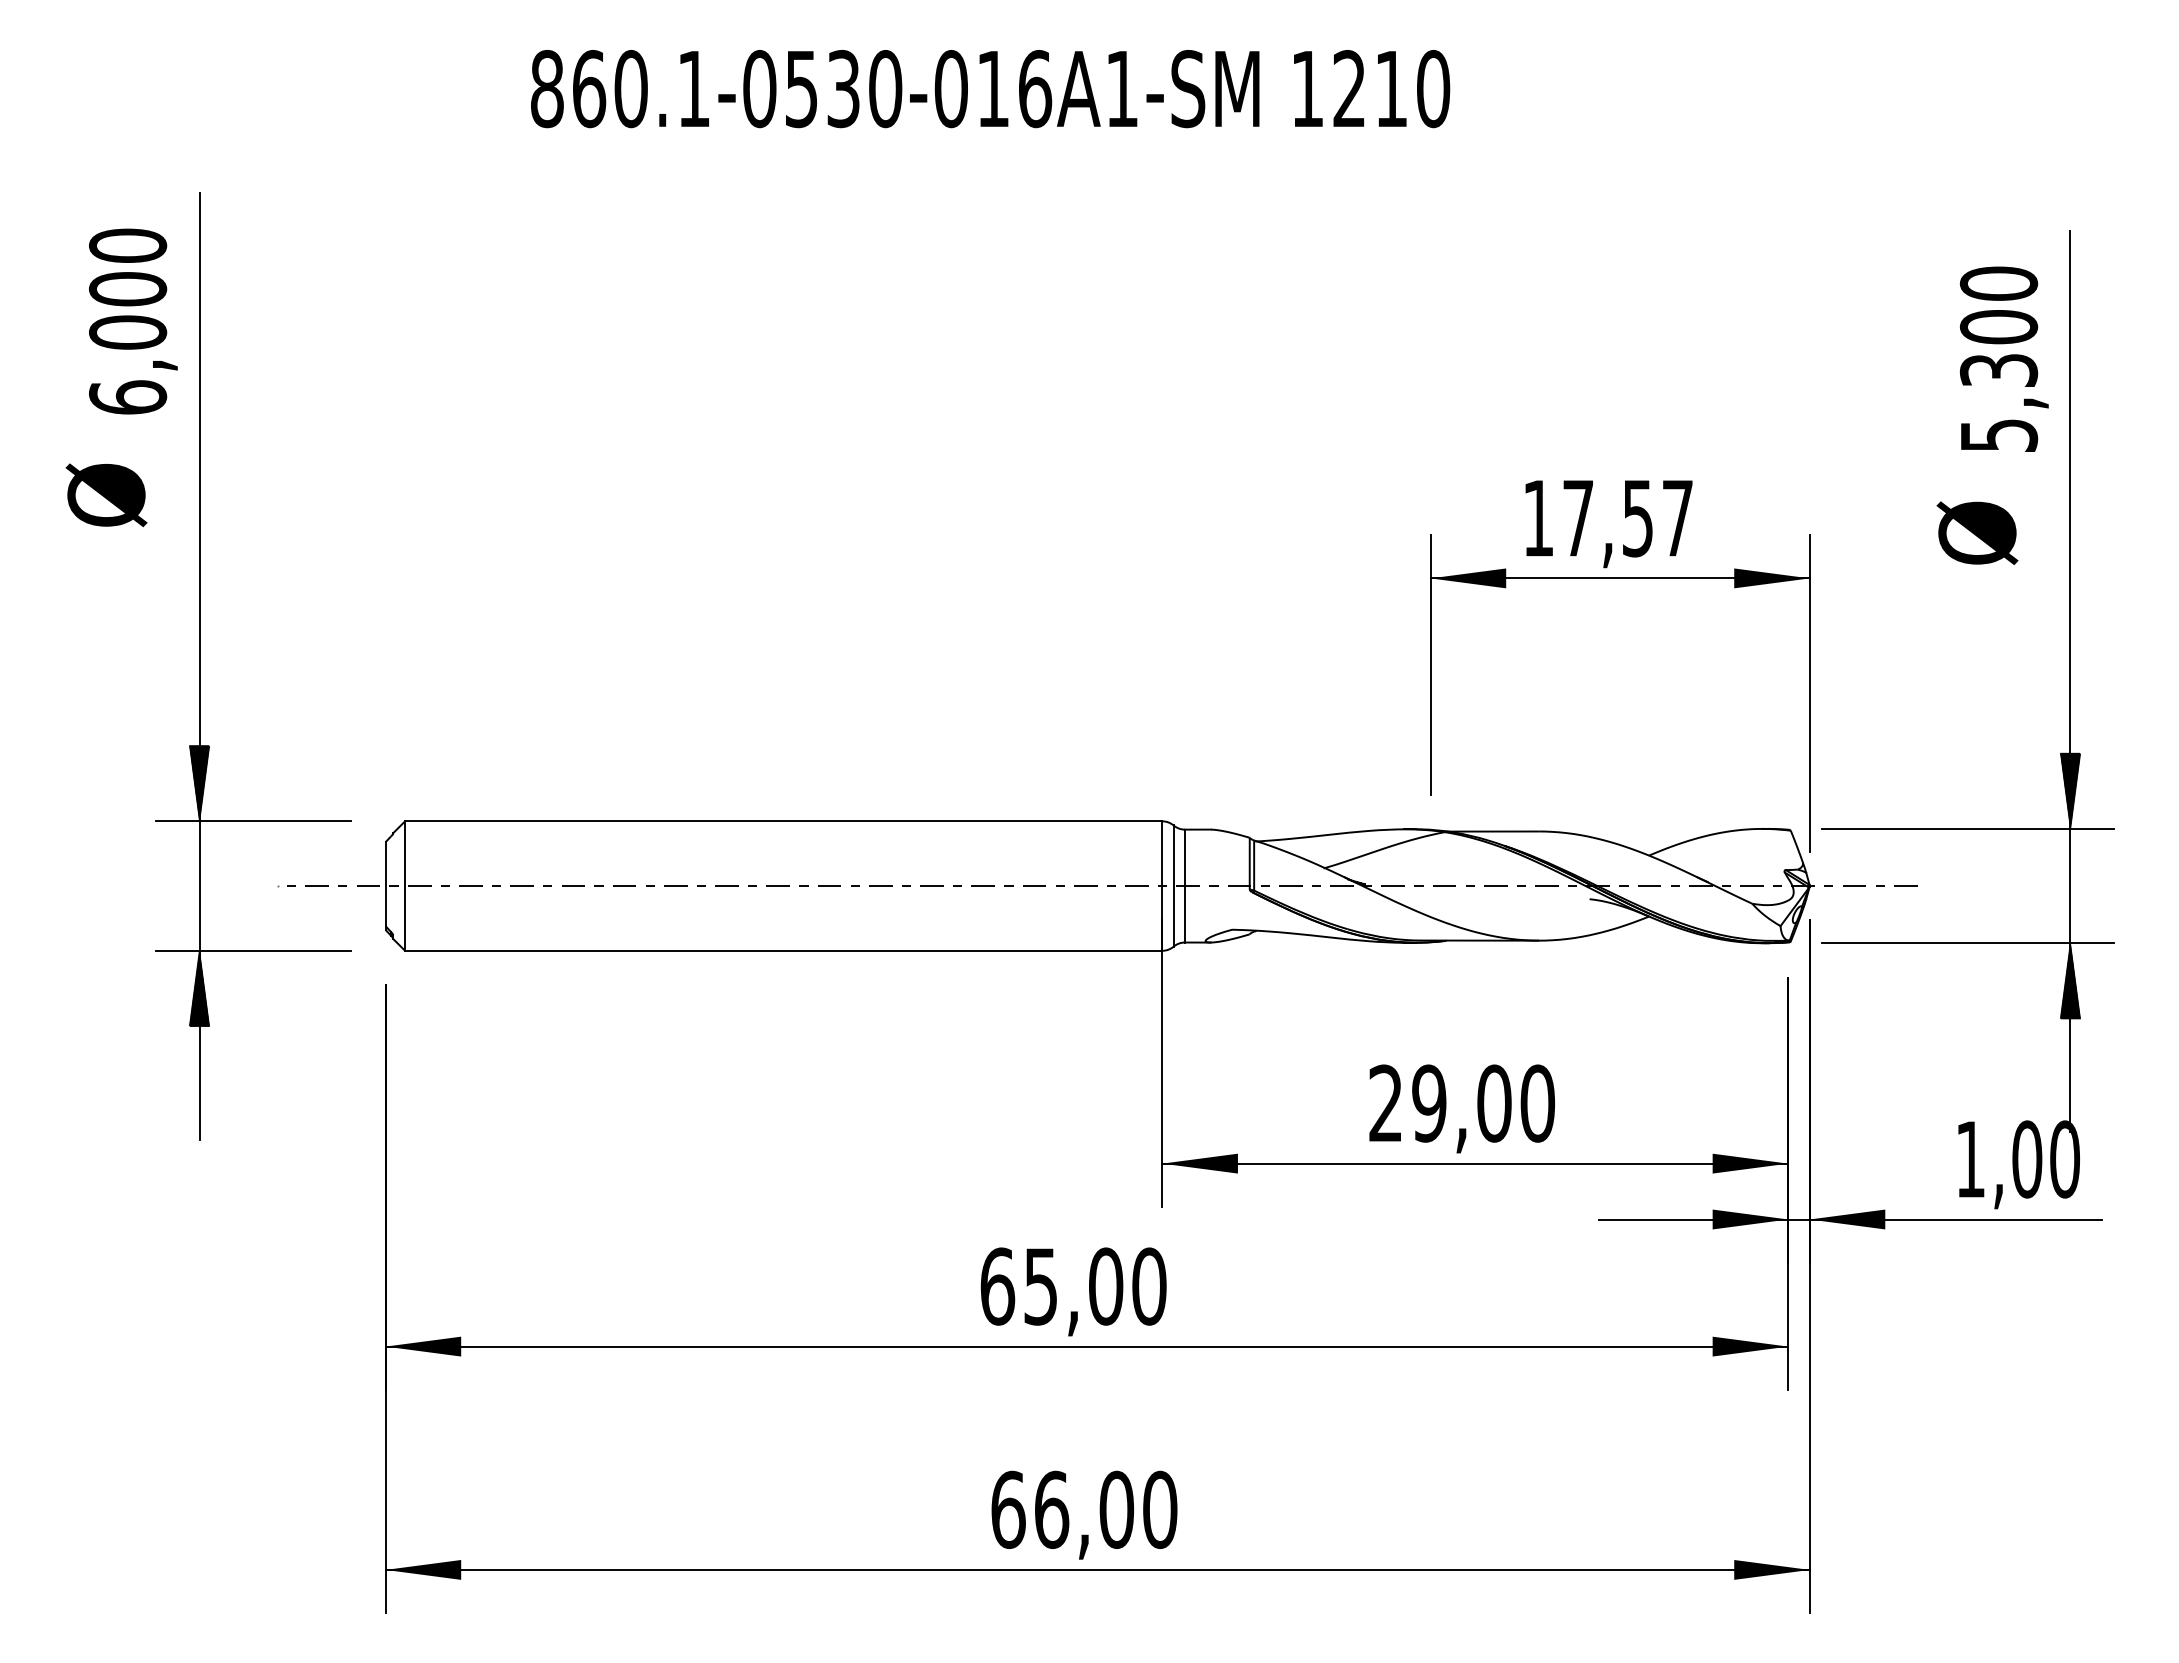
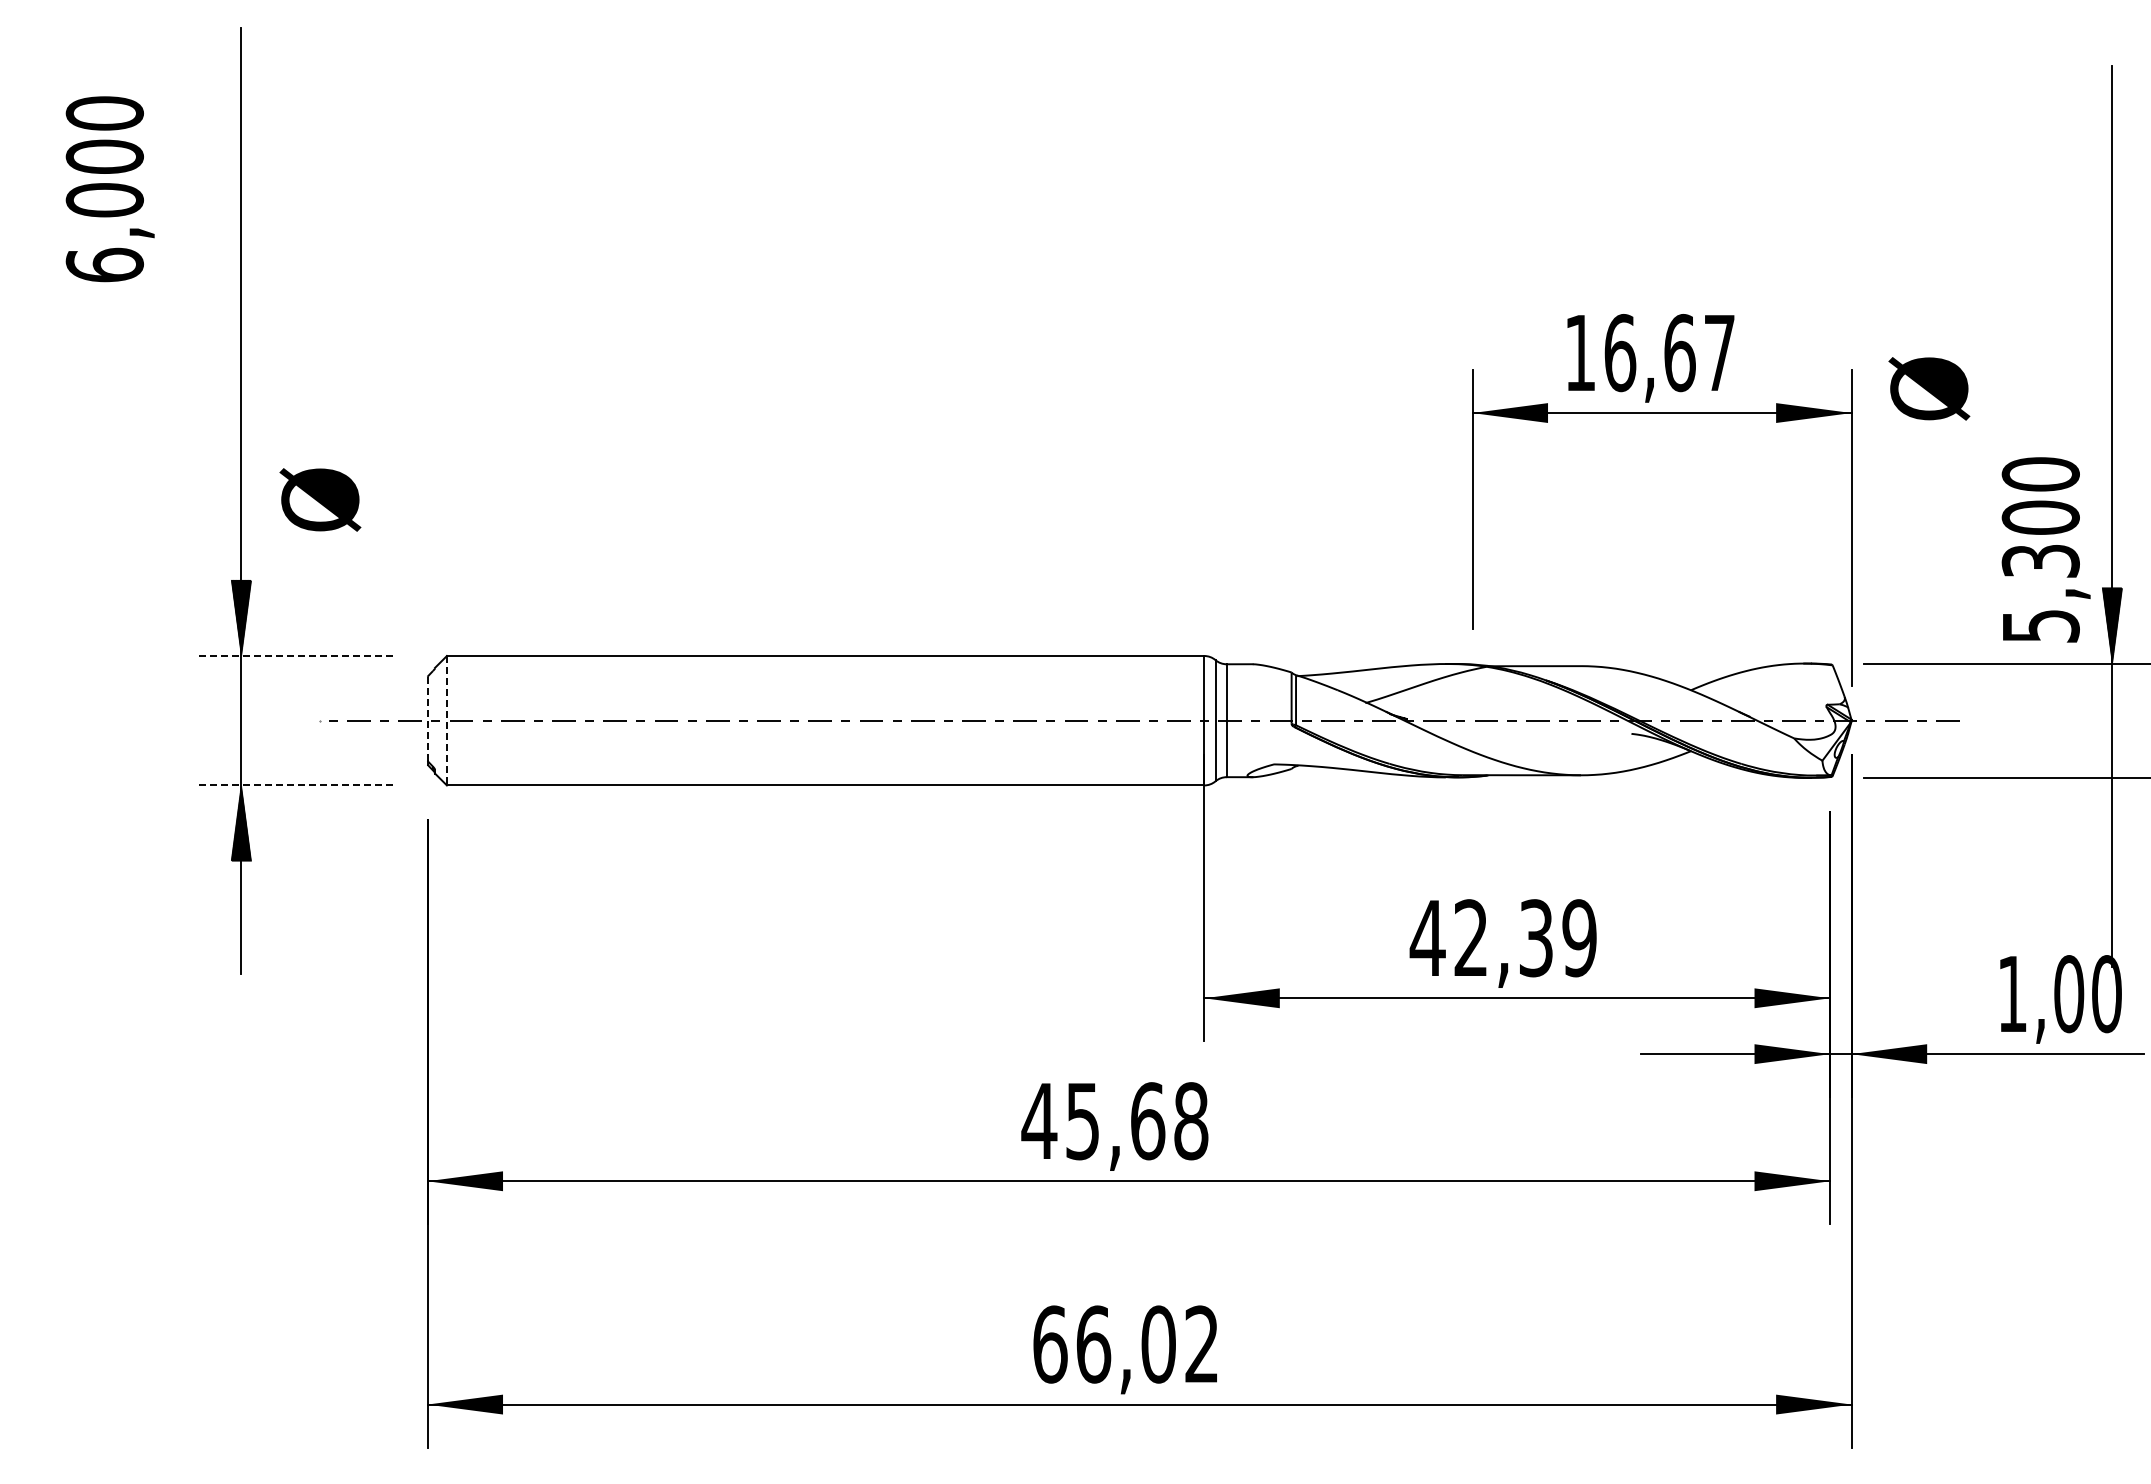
text: (133, 321) -> (110, 189), moved
text: (2003, 358) -> (2045, 549), moved
text: (106, 495) -> (320, 500), moved
text: (1608, 518) -> (1650, 353), 17,57 -> 16,67
text: (1977, 532) -> (1929, 388), moved
line: (253, 821) -> (295, 656), solid -> dashed
line: (385, 884) -> (427, 719), solid -> dashed
line: (405, 886) -> (447, 721), solid -> dashed
line: (253, 950) -> (295, 785), solid -> dashed
hatch: (2070, 980) -> (2112, 815), removed
text: (1461, 1103) -> (1503, 938), 29,00 -> 42,39
text: (1072, 1286) -> (1114, 1121), 65,00 -> 45,68
text: (1160, 1509) -> (1202, 1344), 66,00 -> 66,02

